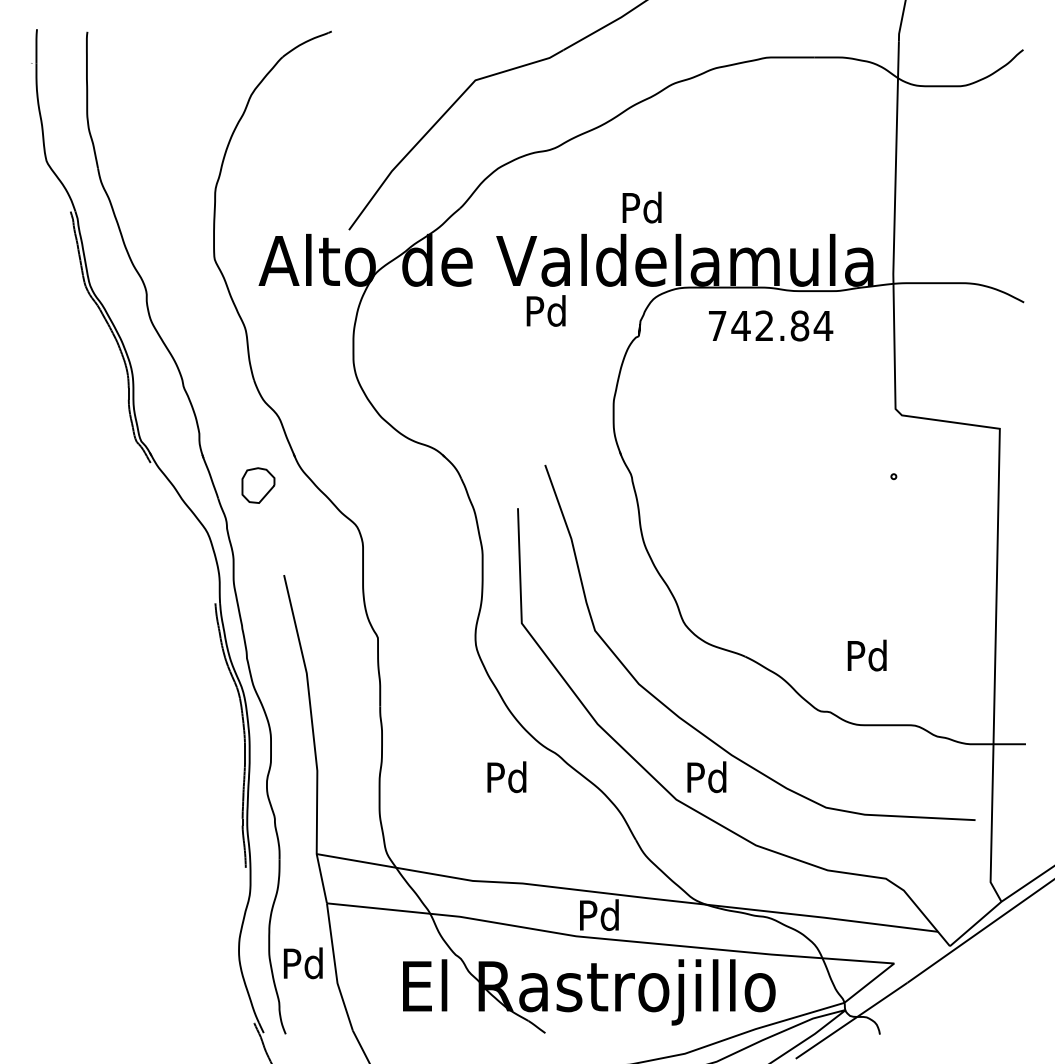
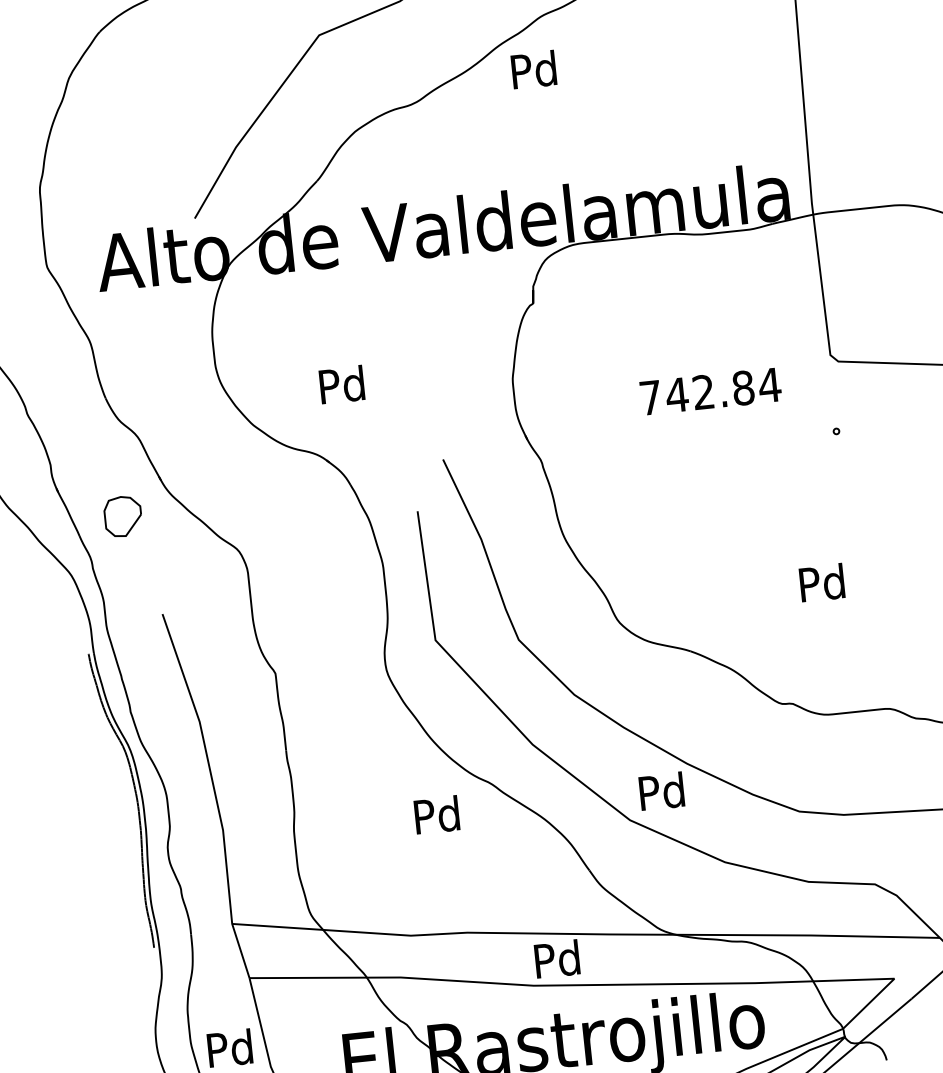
text: (641, 207) -> (533, 69), moved
text: (545, 310) -> (341, 384), moved
text: (771, 325) -> (711, 390), moved
text: (866, 655) -> (821, 582), moved

